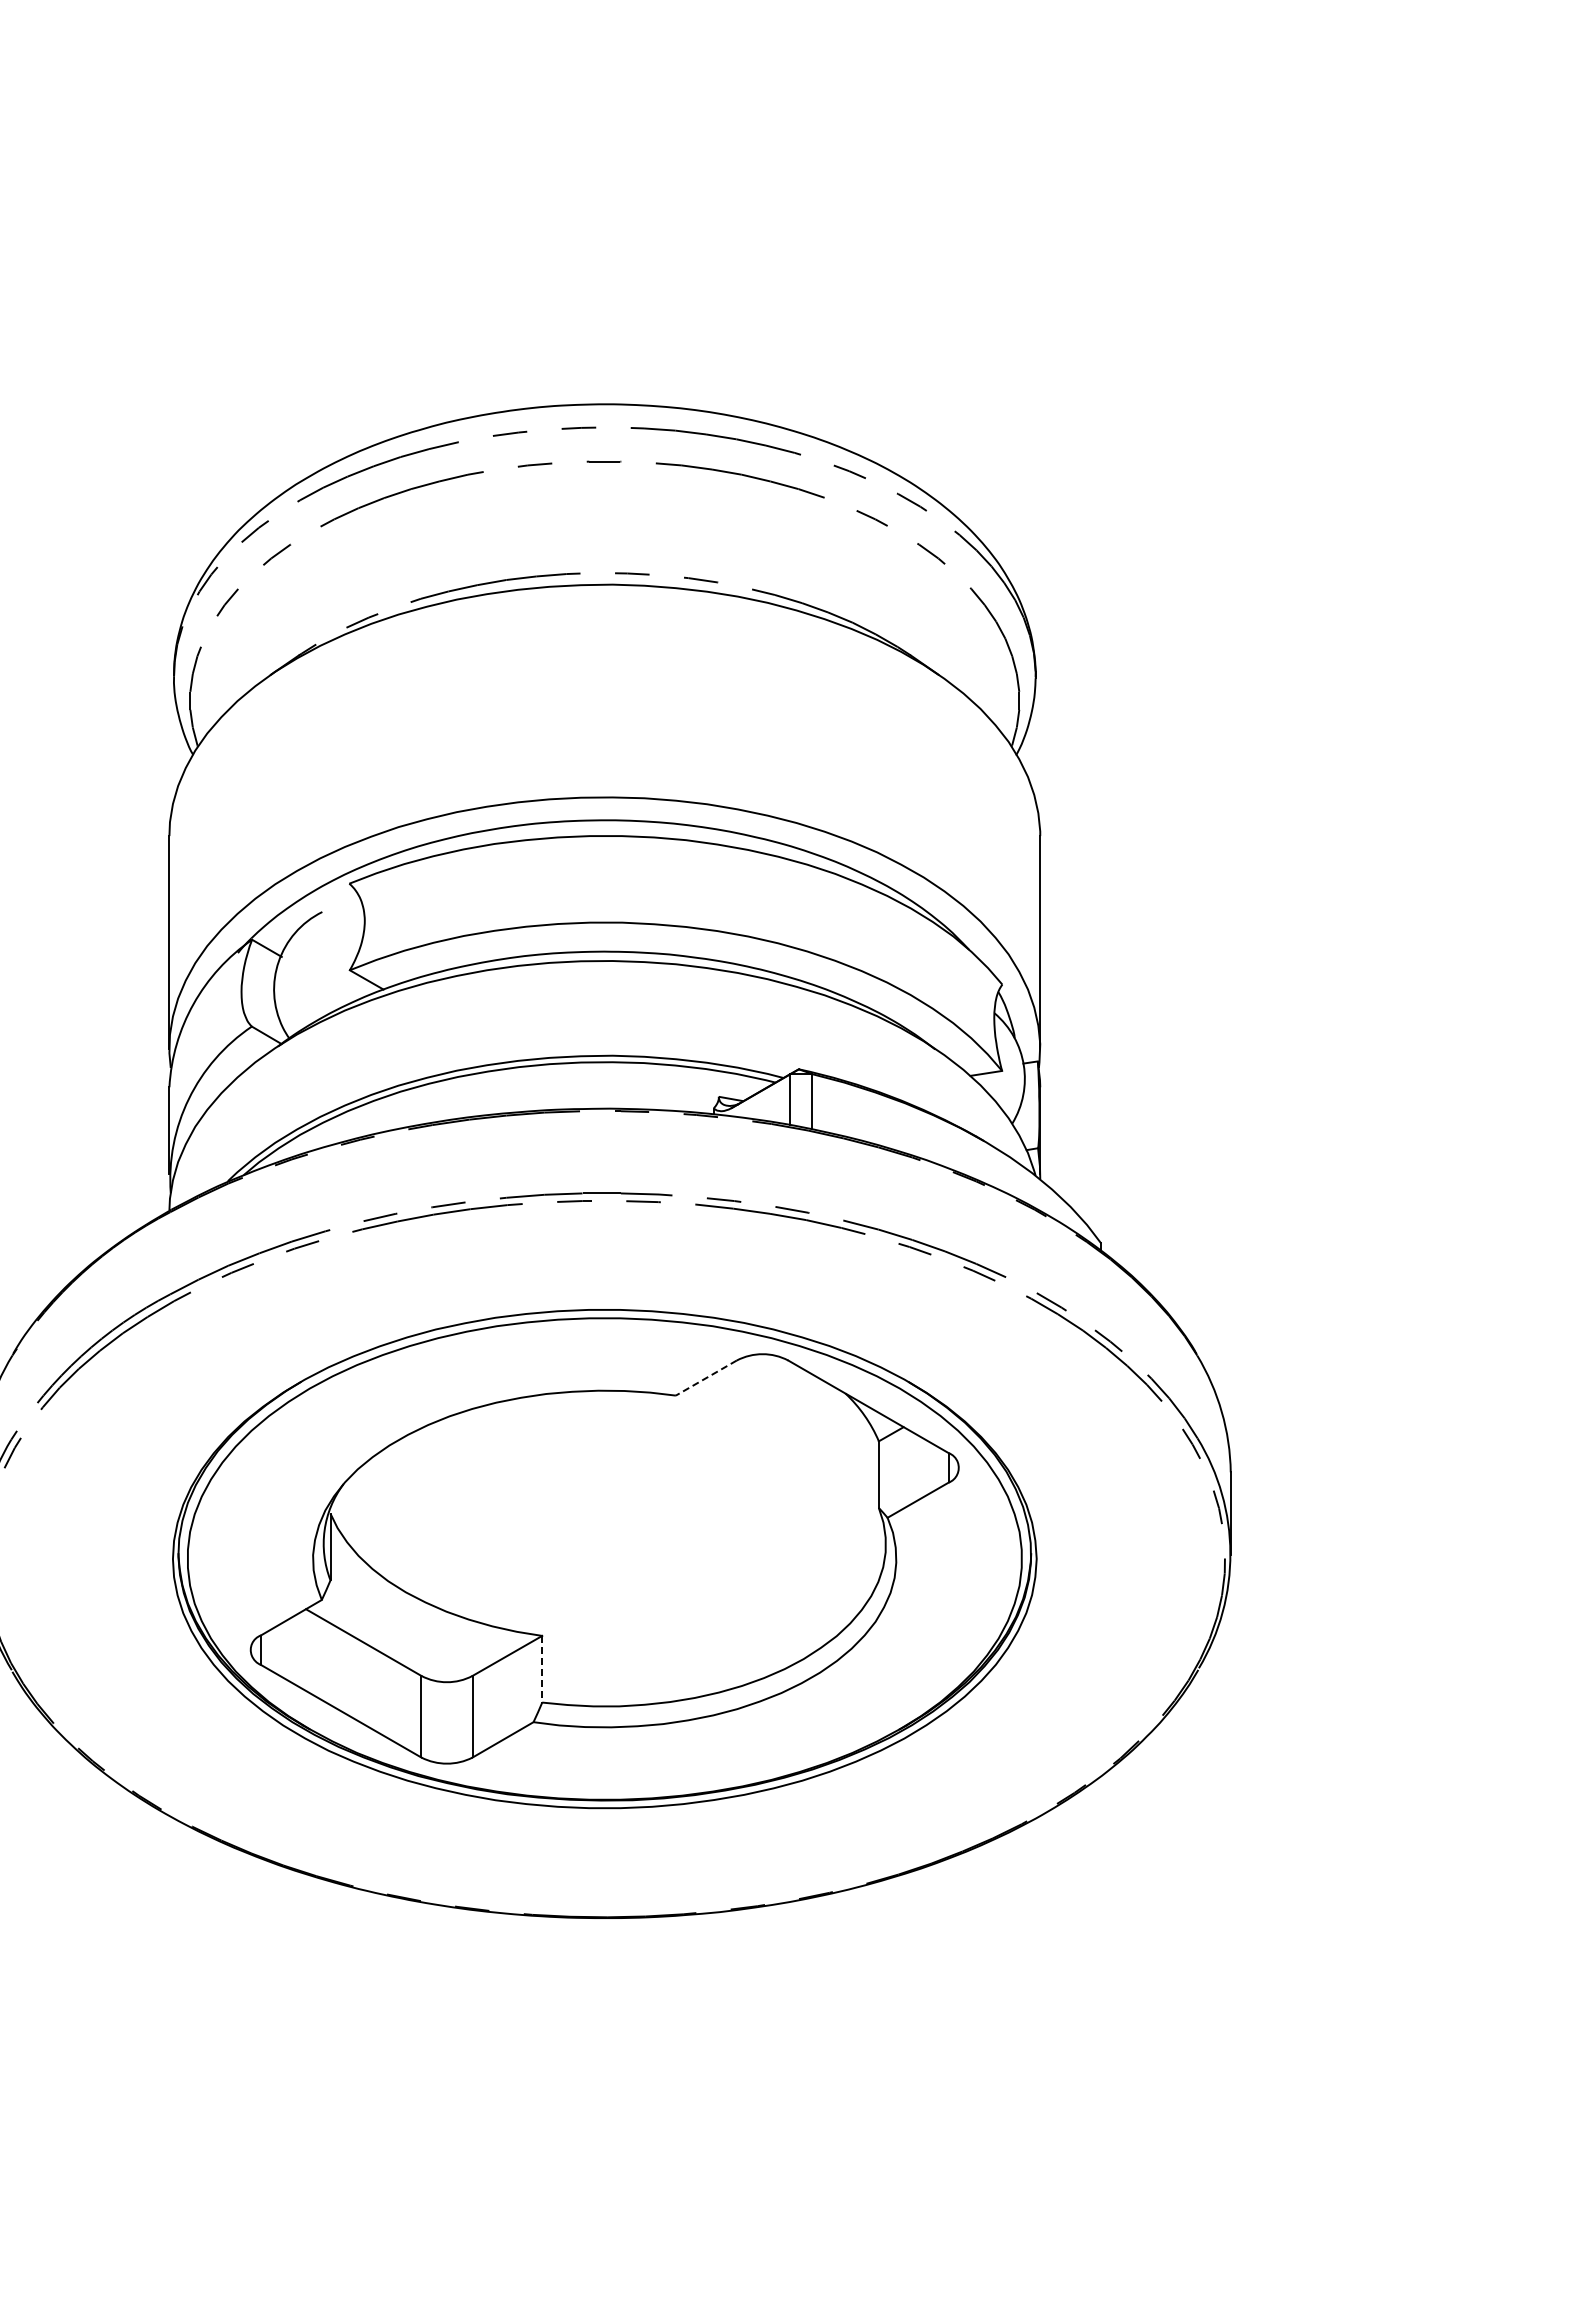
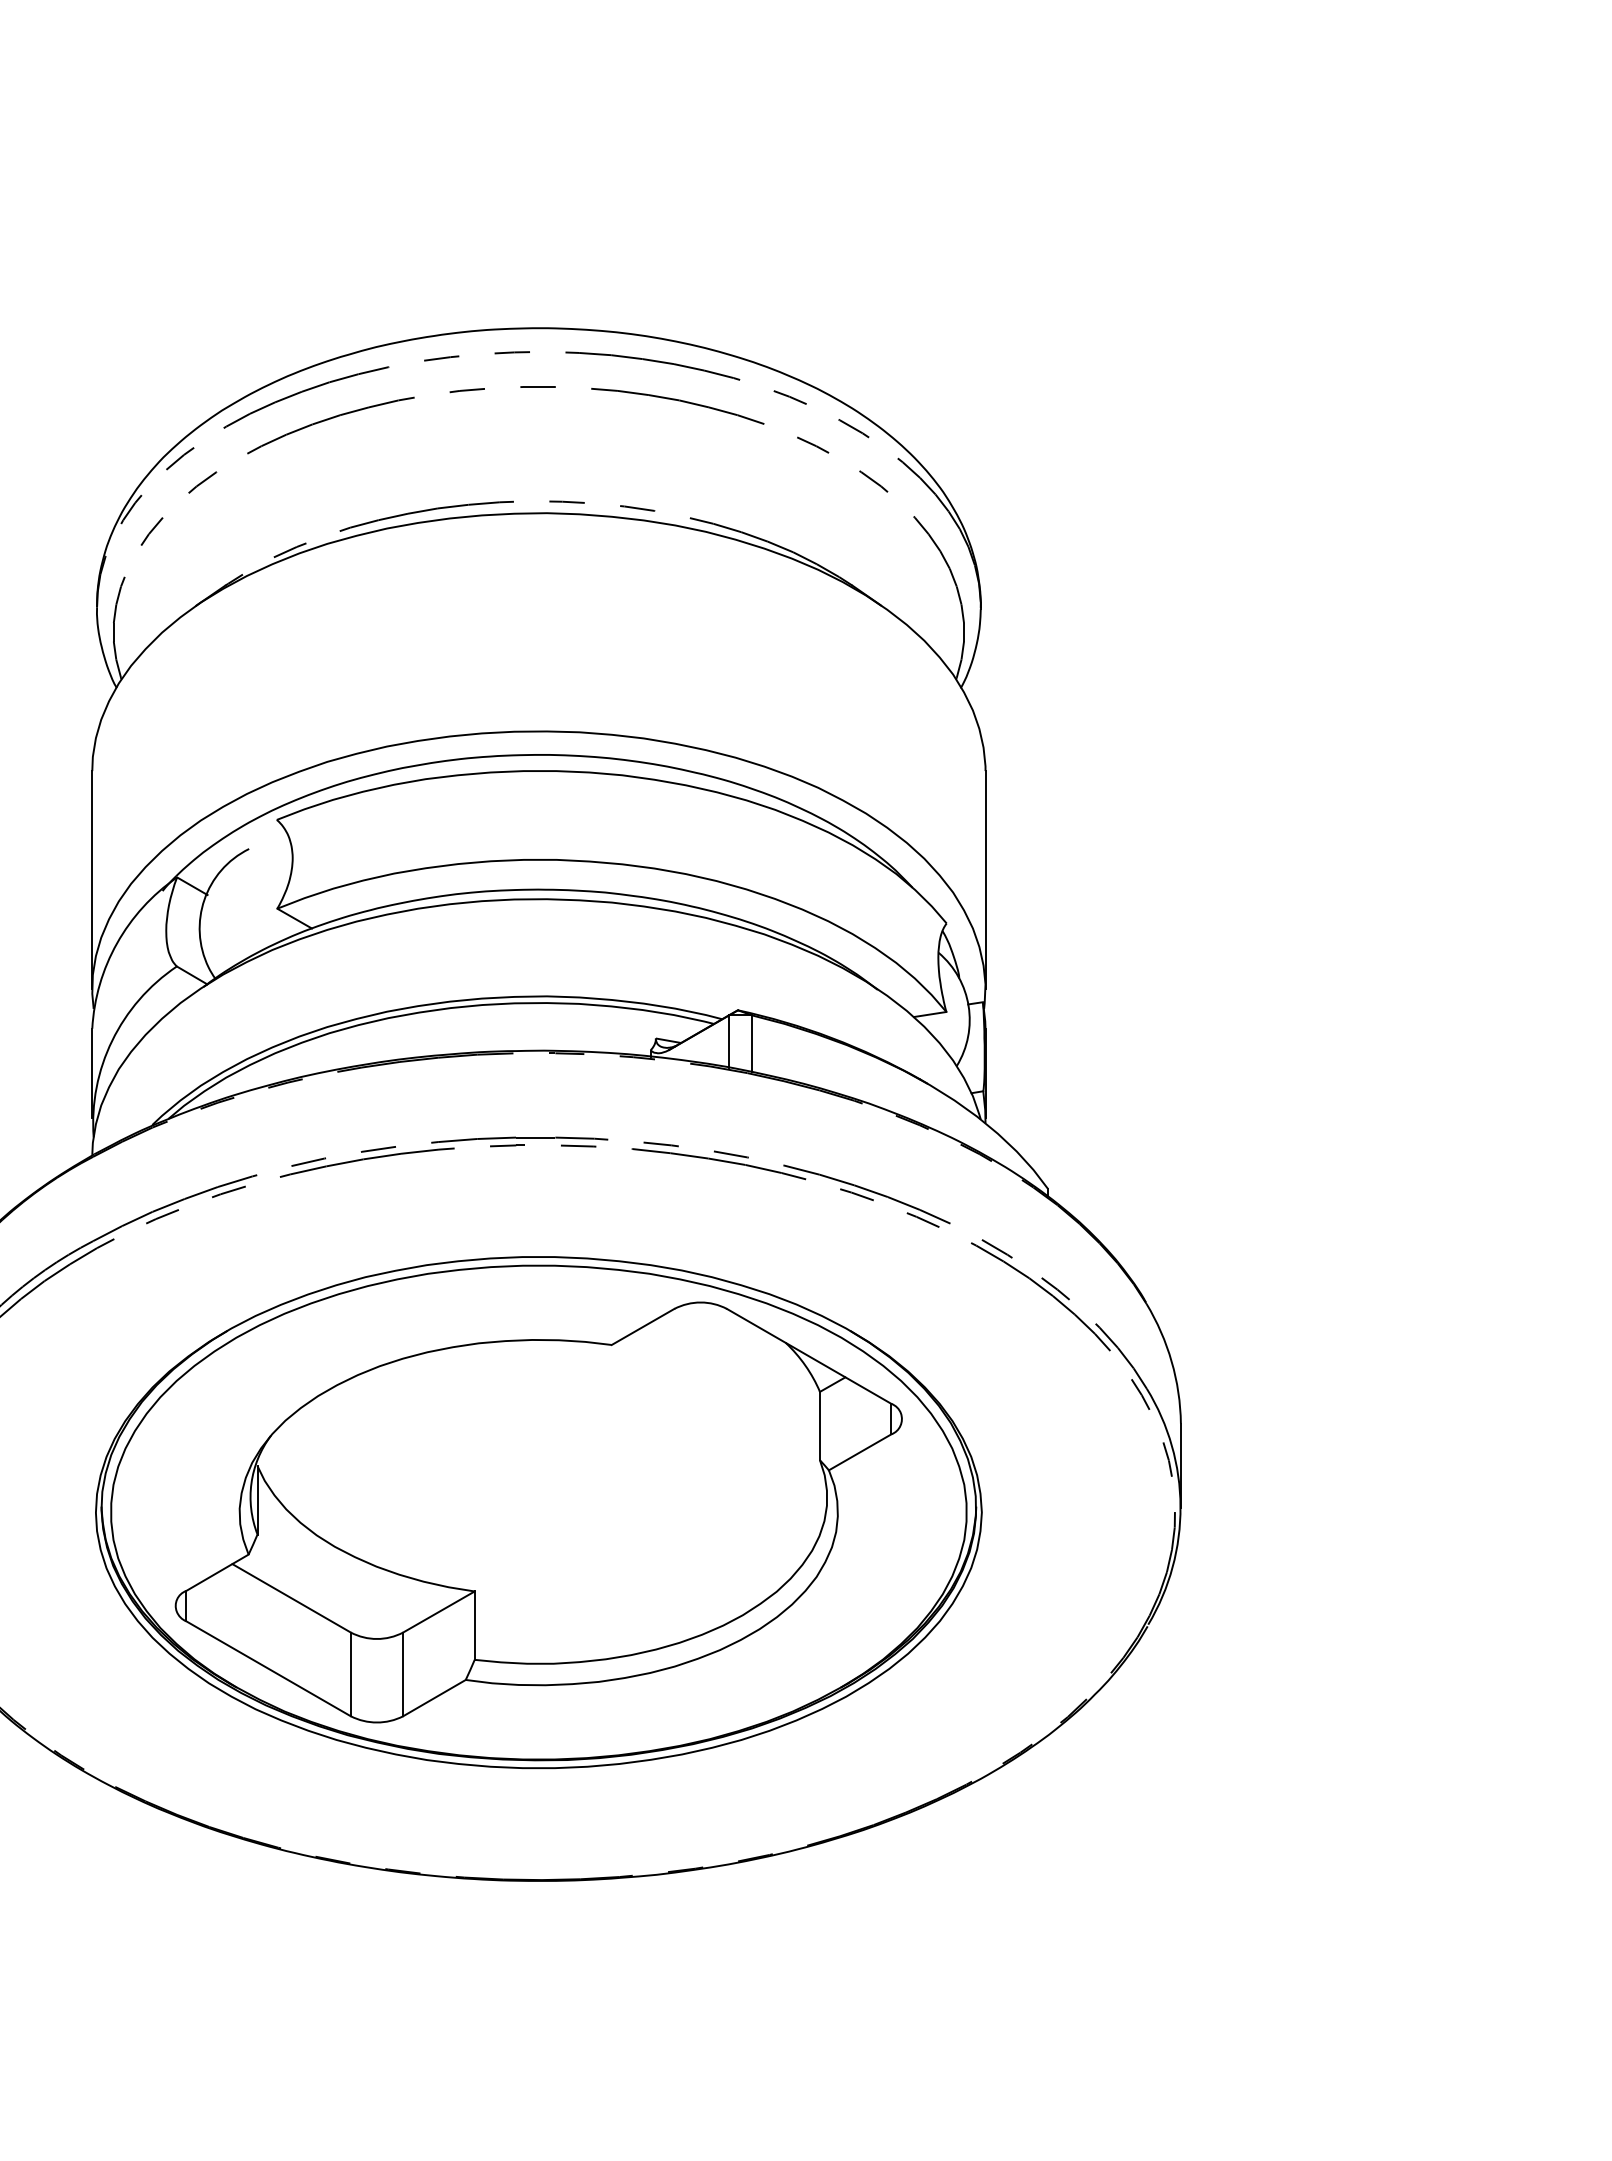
line: (705, 1378) -> (642, 1327), dashed -> solid
line: (542, 1669) -> (474, 1625), dashed -> solid

